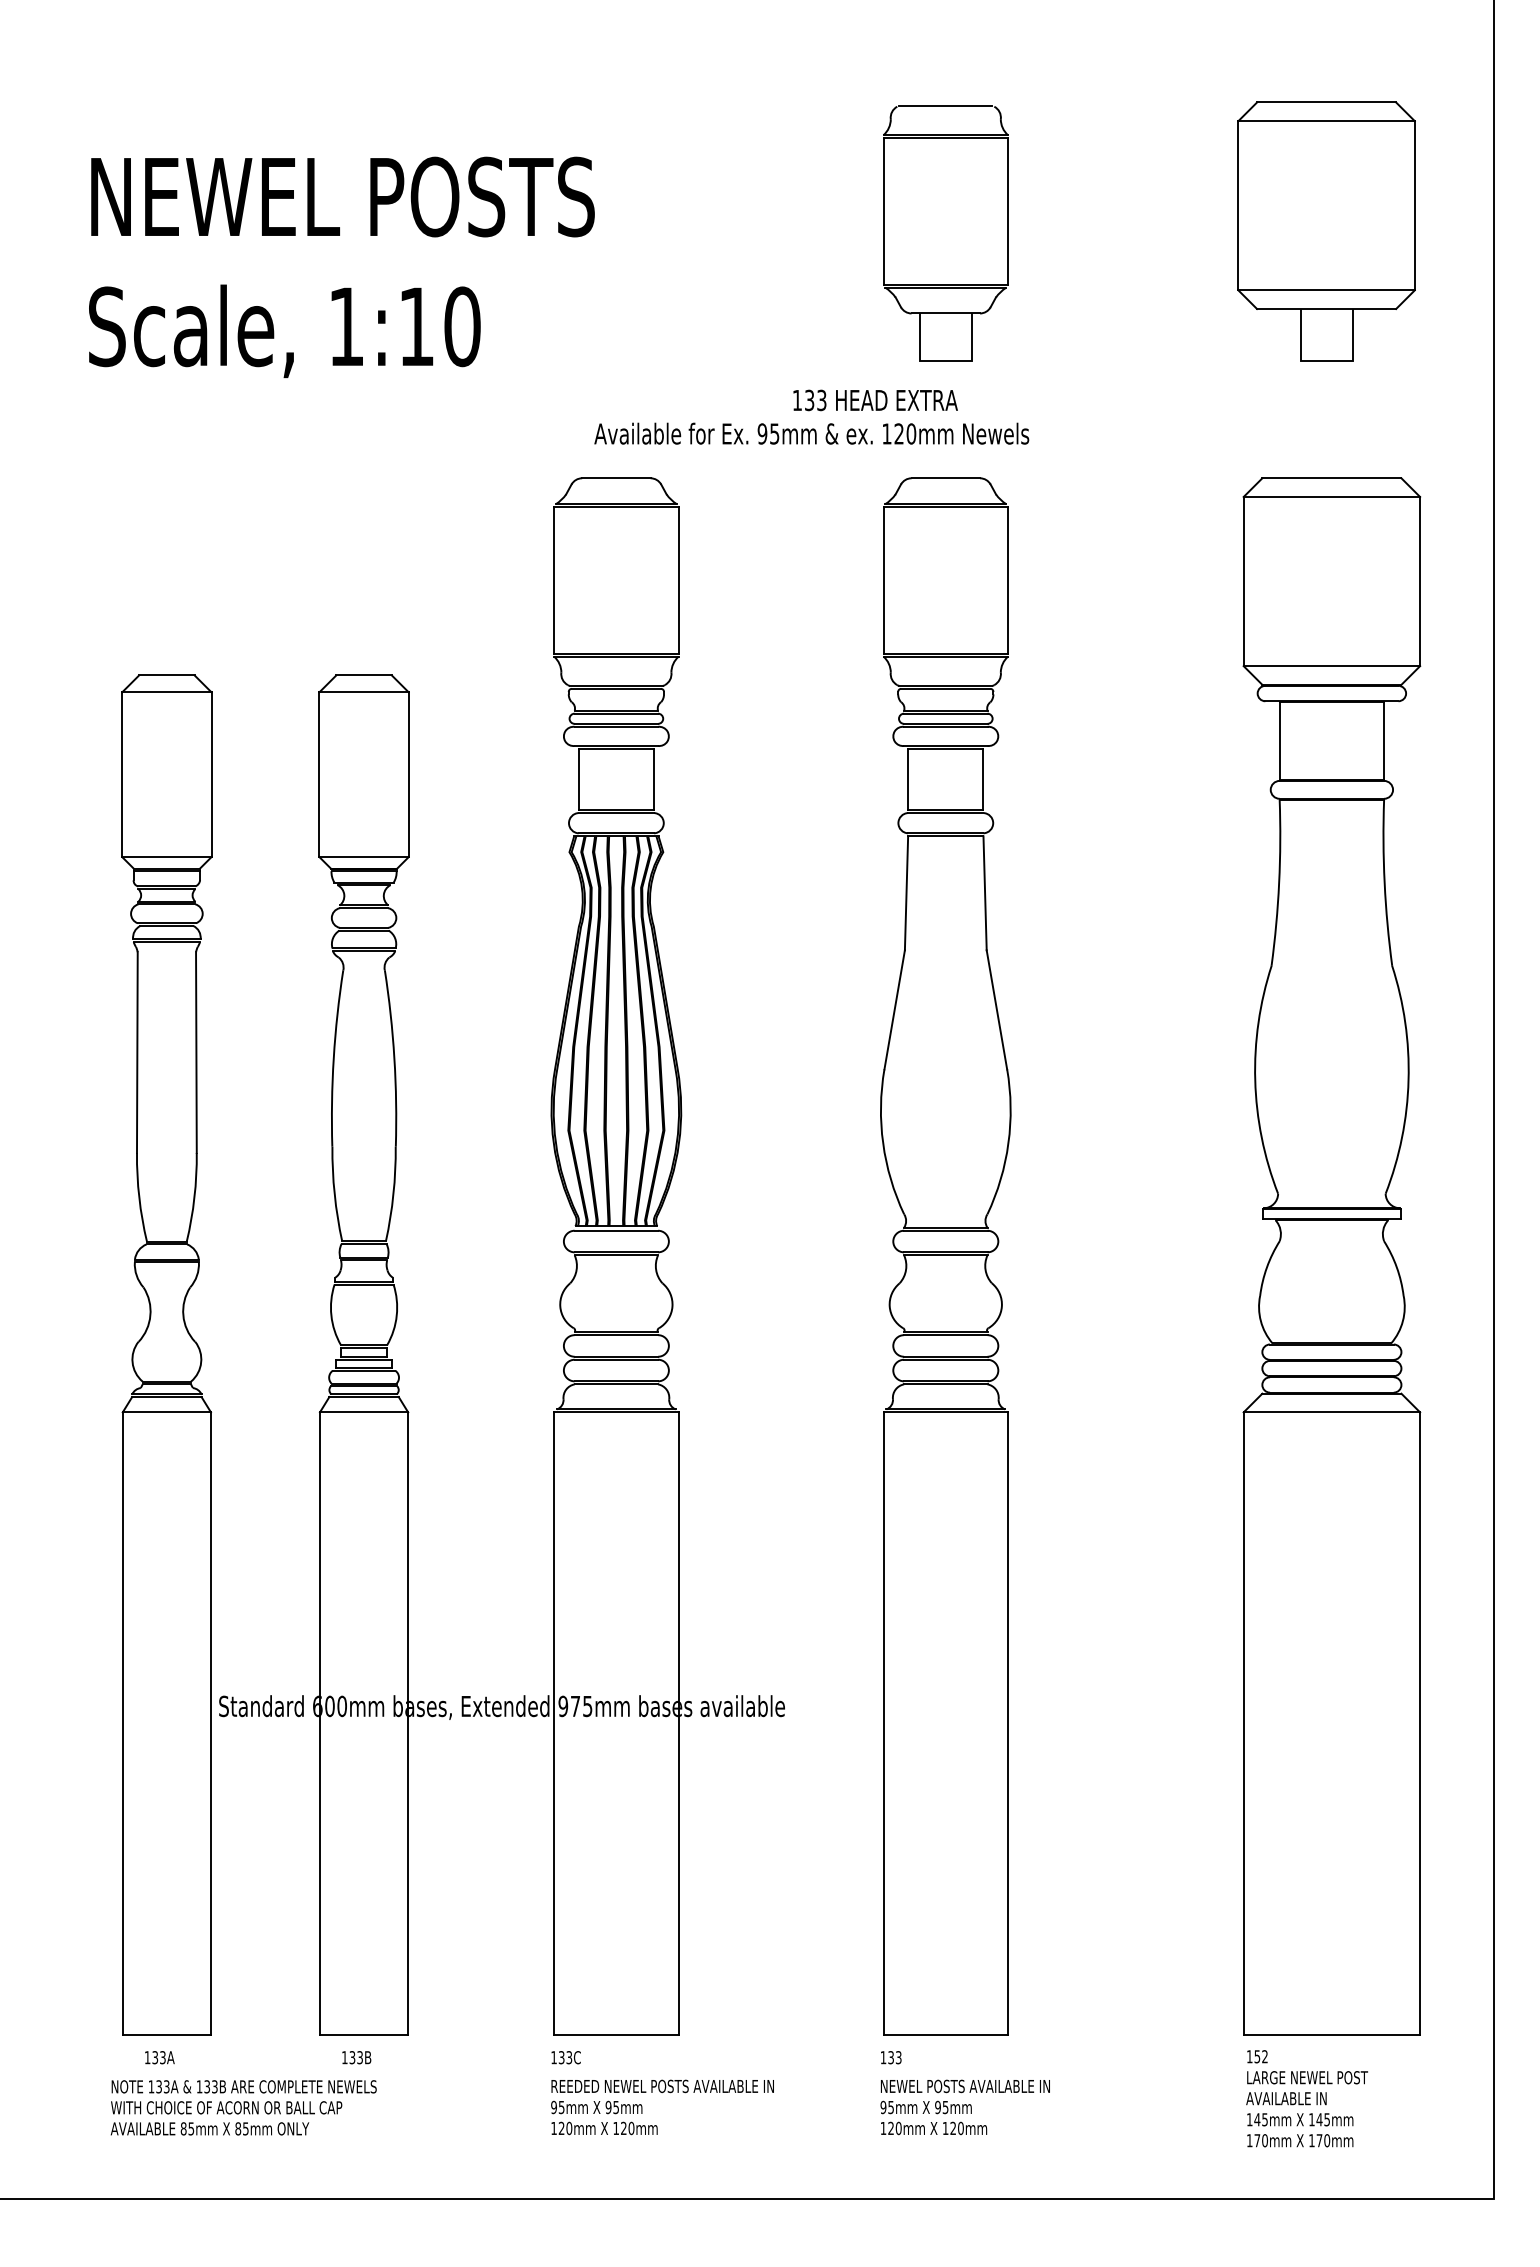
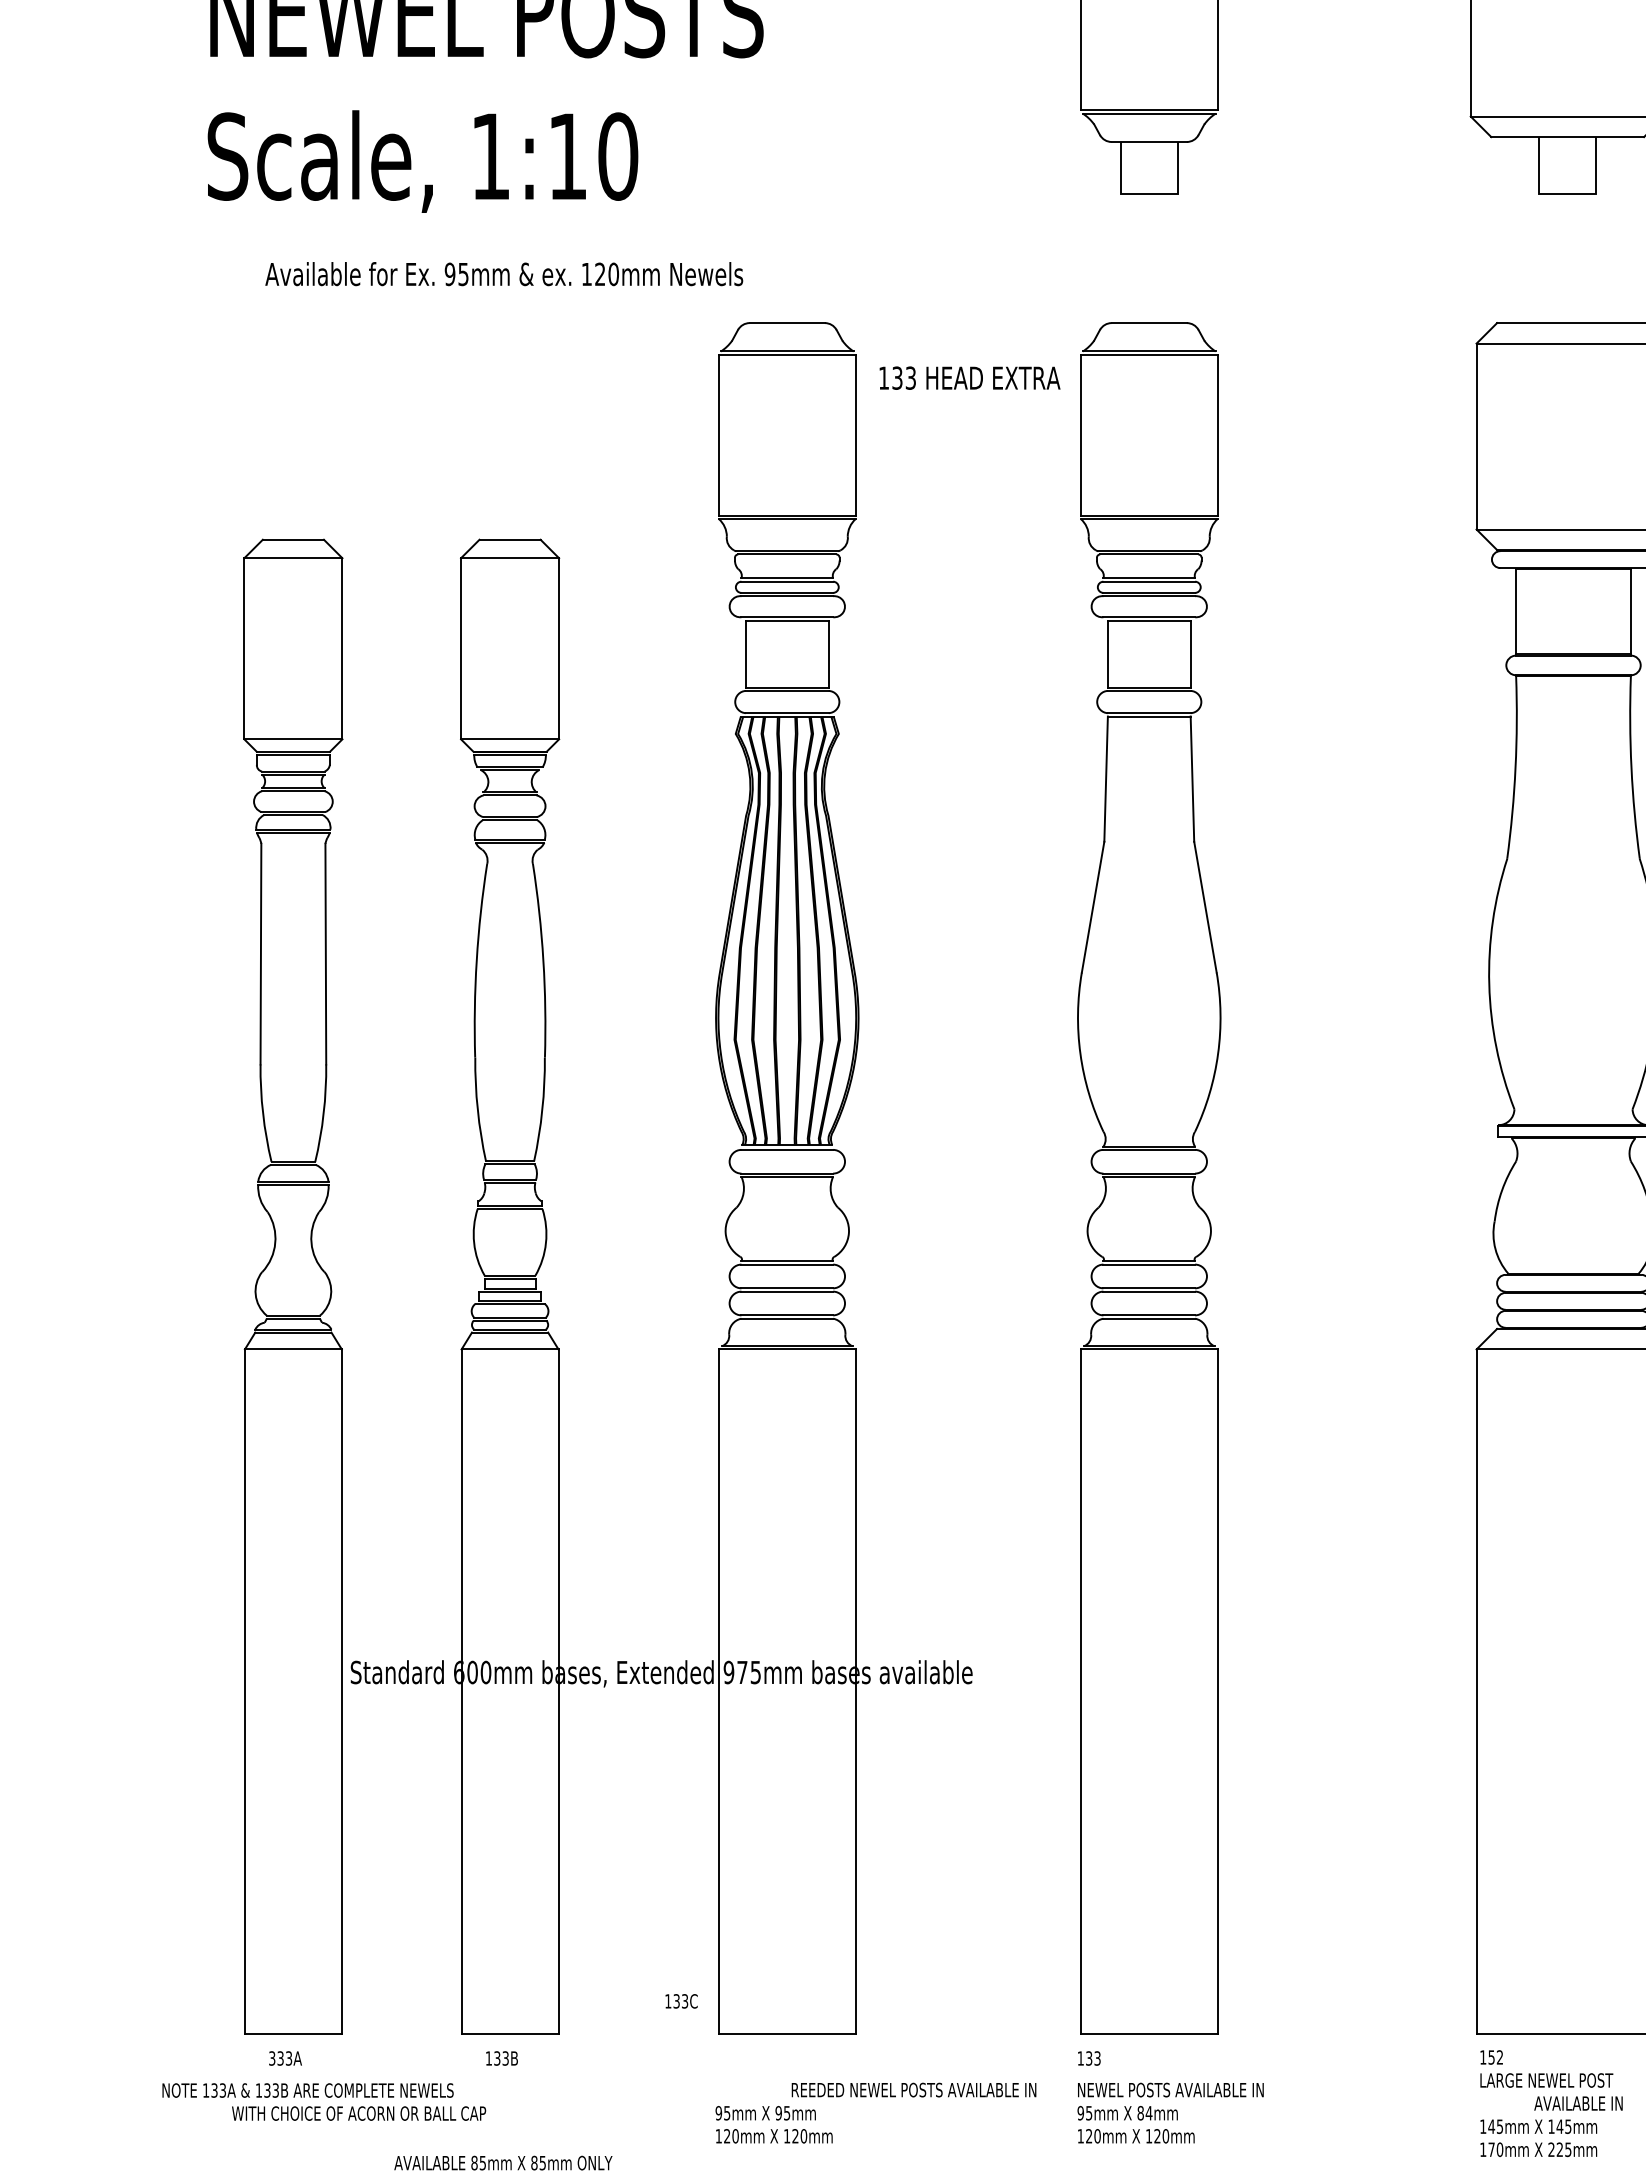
text: (875, 400) -> (969, 378), moved
text: (811, 433) -> (503, 273), moved
text: (147, 2057) -> (272, 2058), 133A -> 333A
text: (565, 2057) -> (680, 2001), moved
text: (243, 2086) -> (307, 2090), moved
text: (662, 2086) -> (913, 2090), moved
text: (1286, 2098) -> (1578, 2103), moved
text: (941, 2107) -> (1144, 2113), 95mm -> 84mm
text: (209, 2128) -> (502, 2162), moved
text: (1319, 2140) -> (1559, 2149), 170mm -> 225mm

